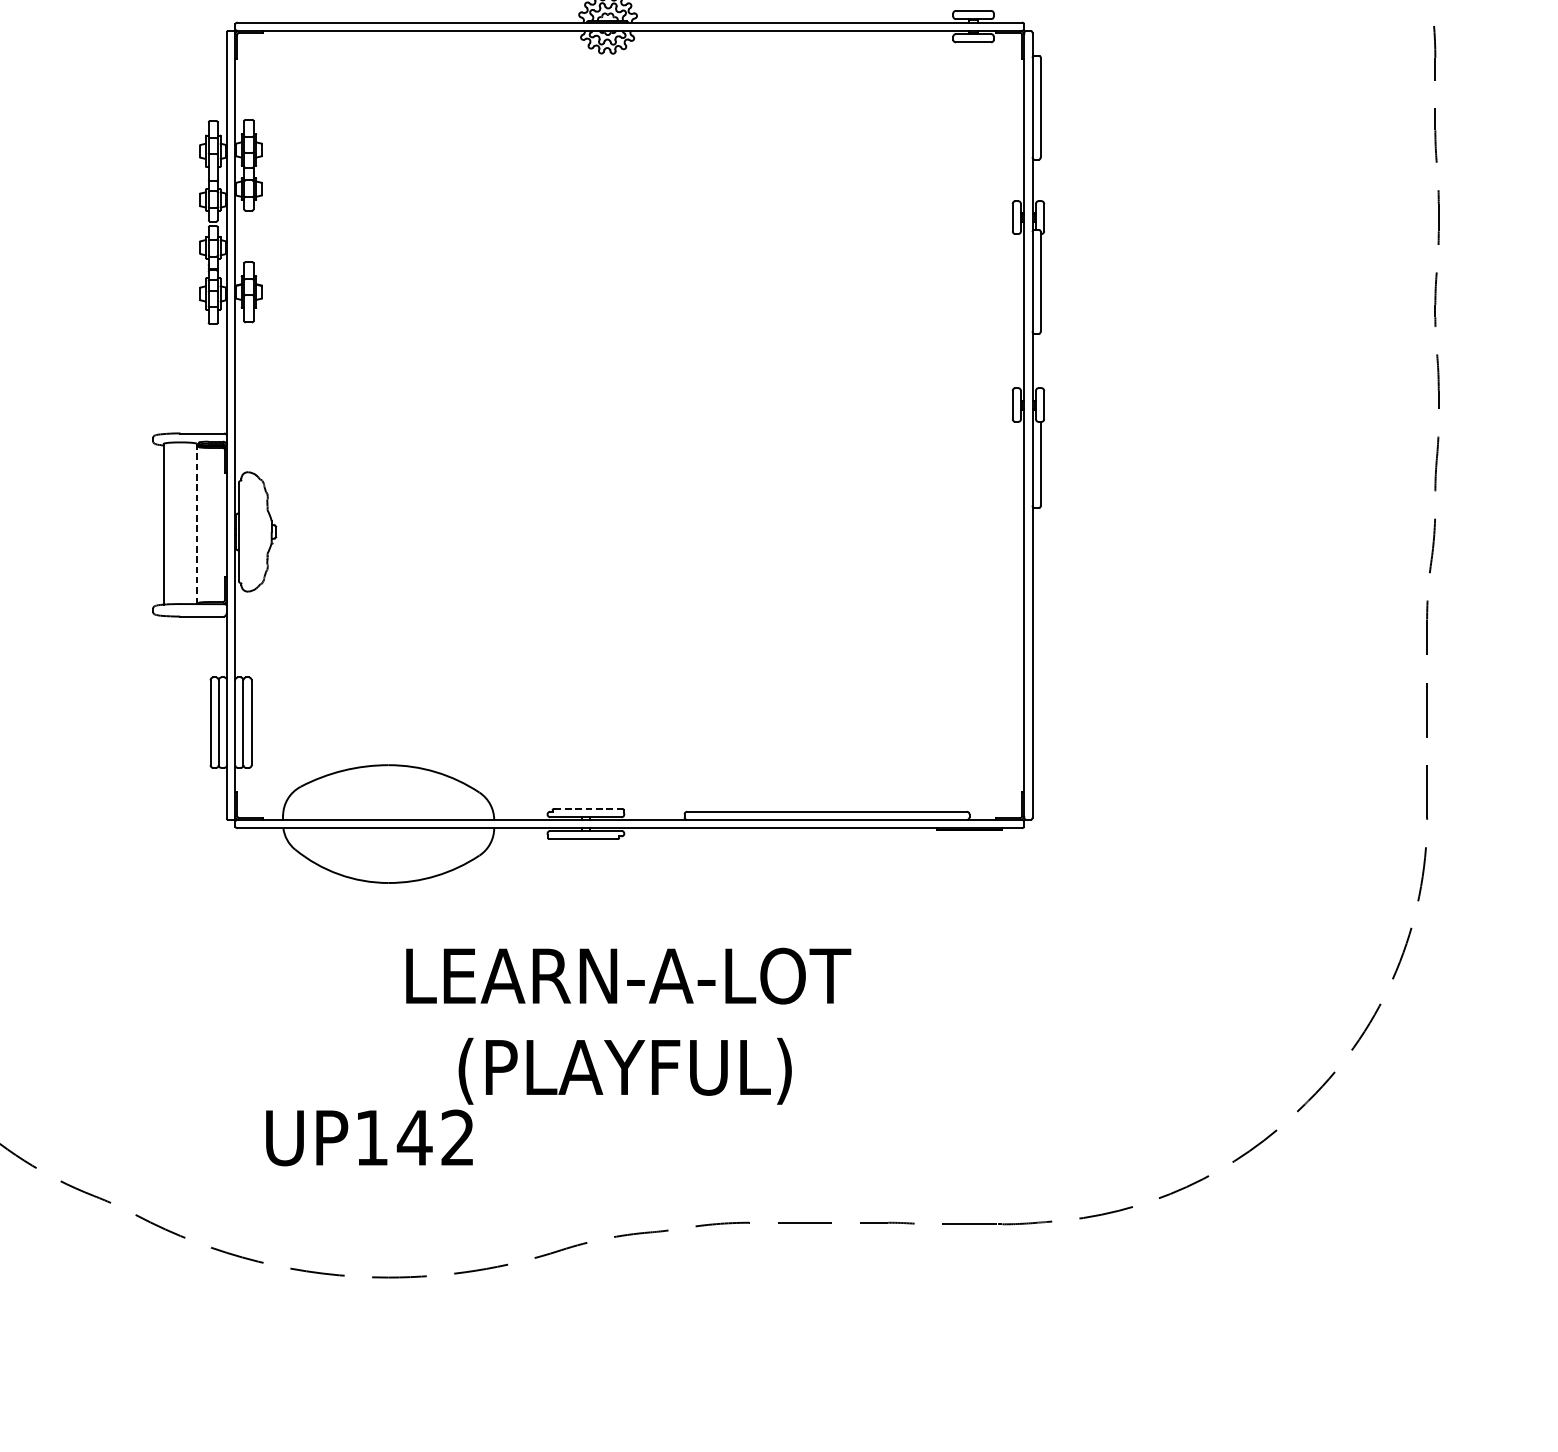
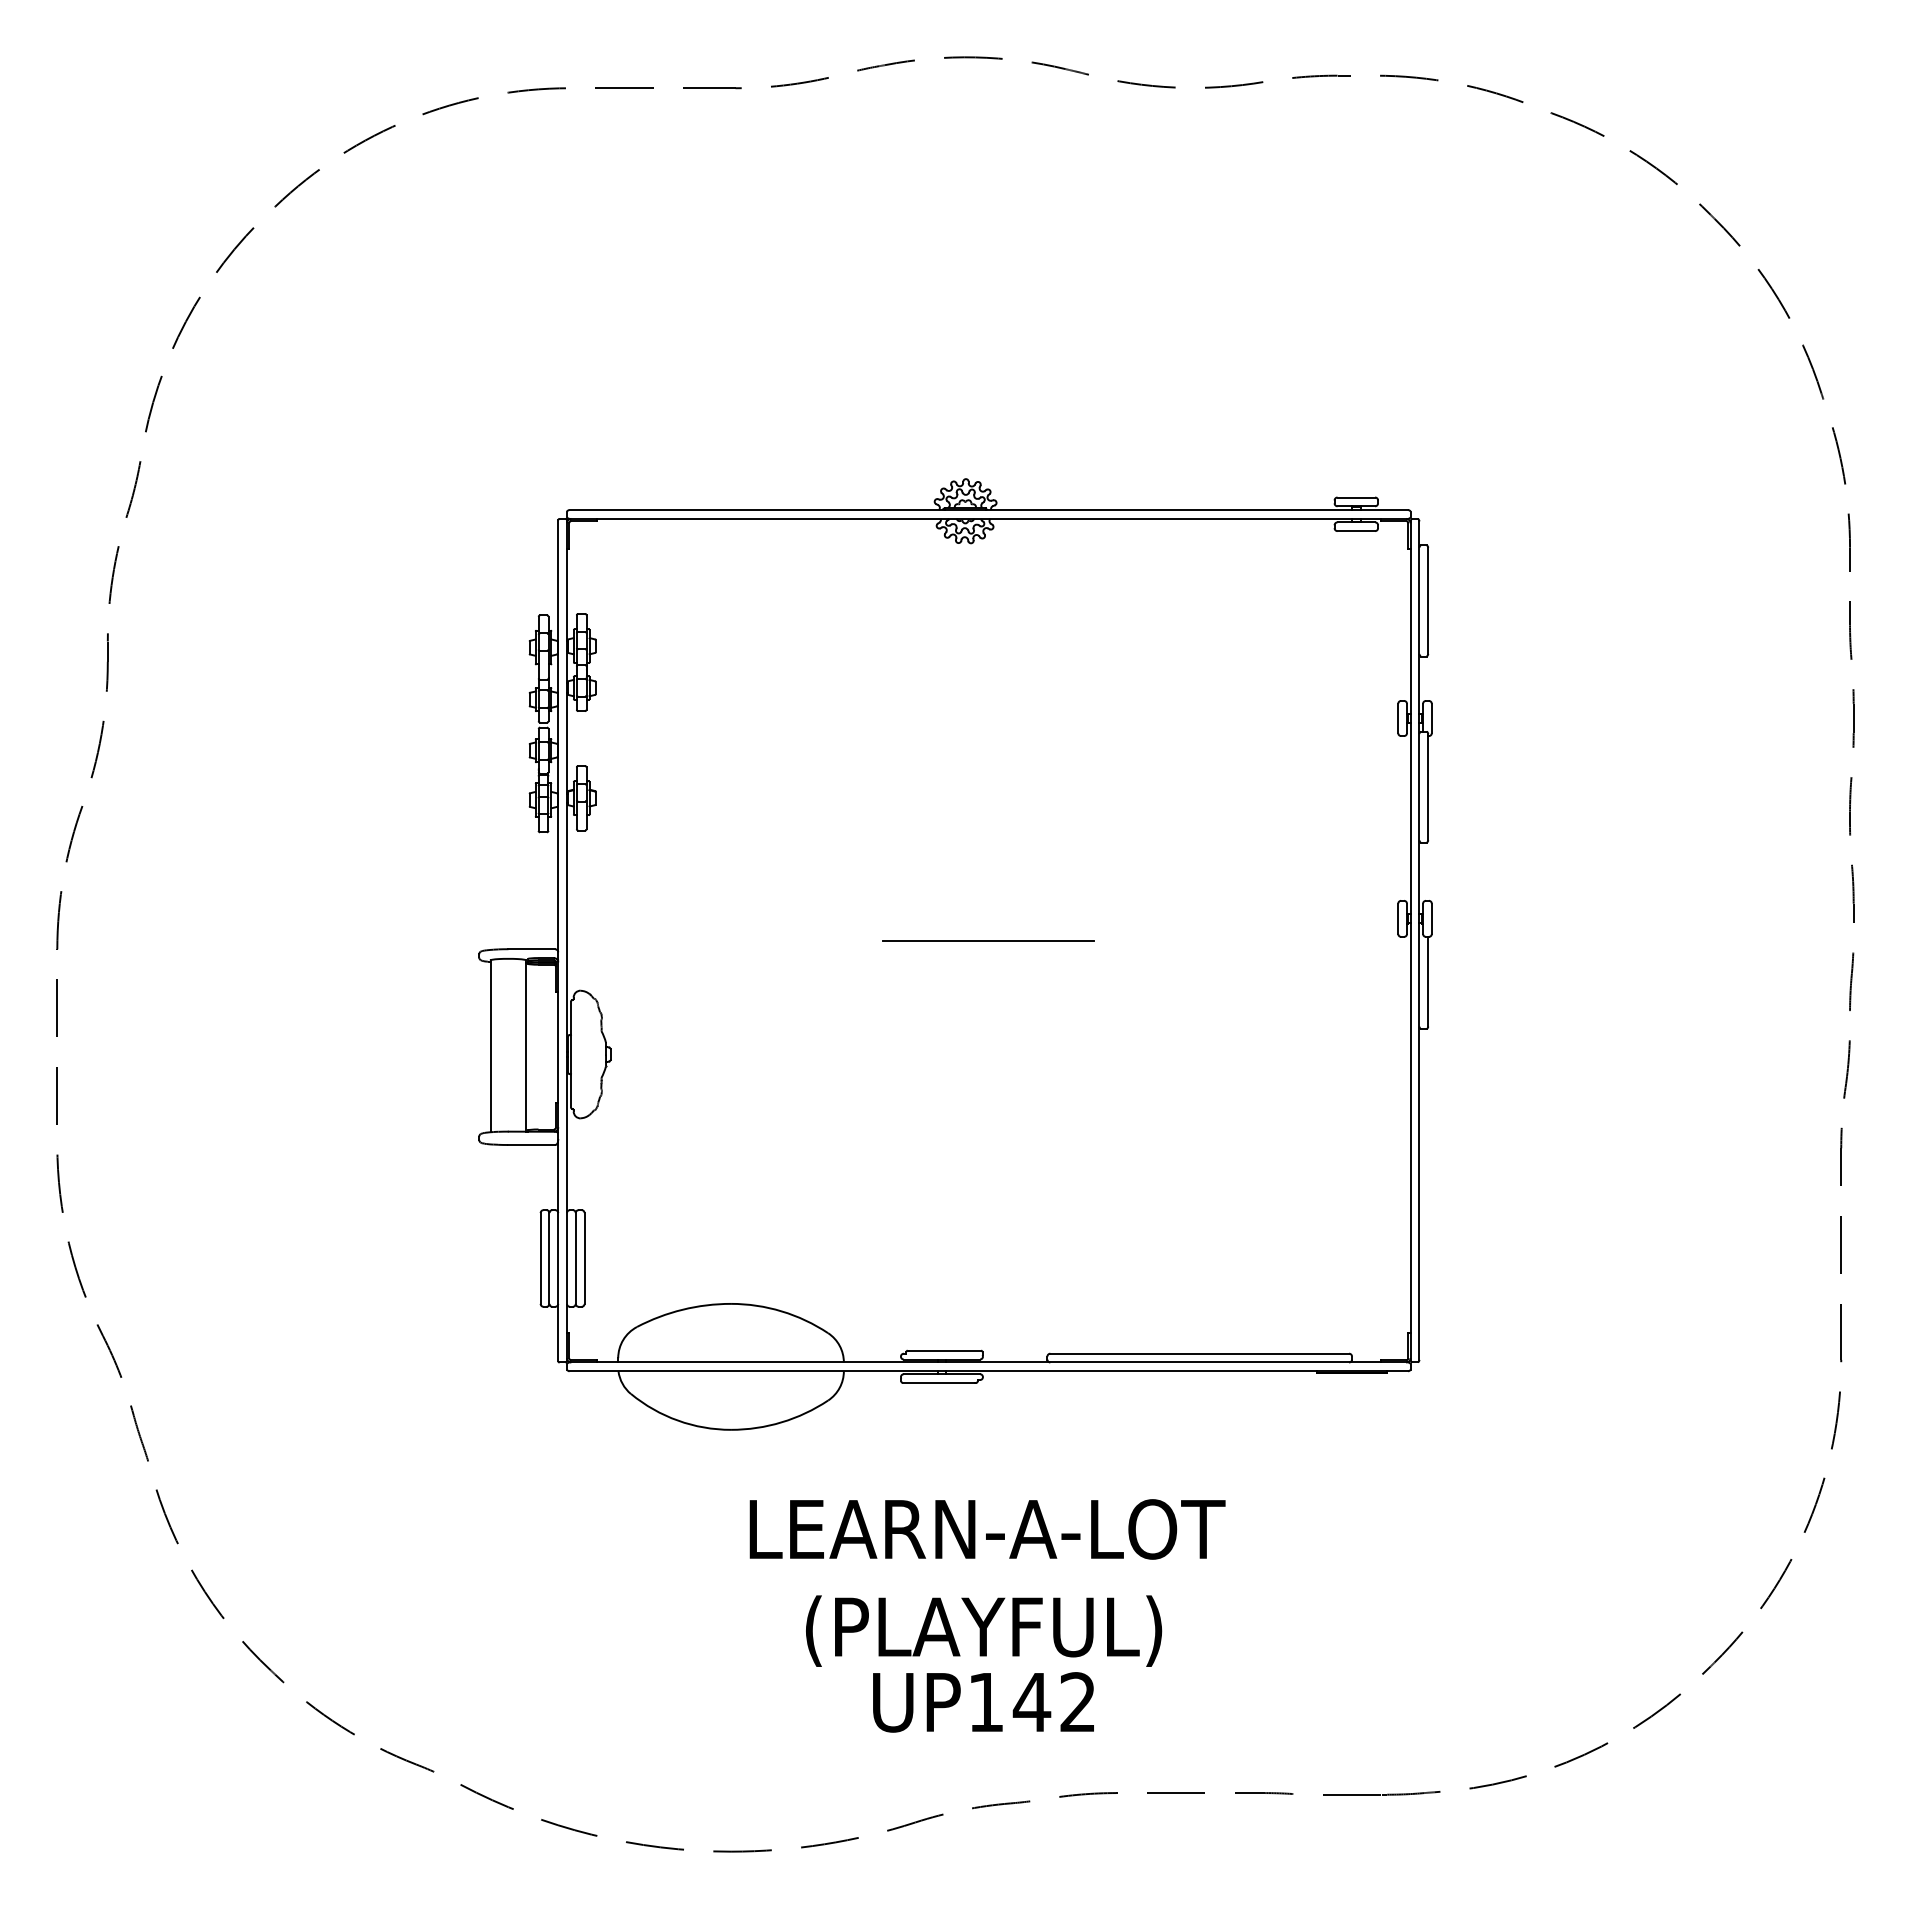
line: (629, 425) -> (988, 940), added
line: (197, 523) -> (526, 1045), dashed -> solid
line: (589, 808) -> (945, 1350), dashed -> solid
text: (369, 1138) -> (983, 1702), moved

